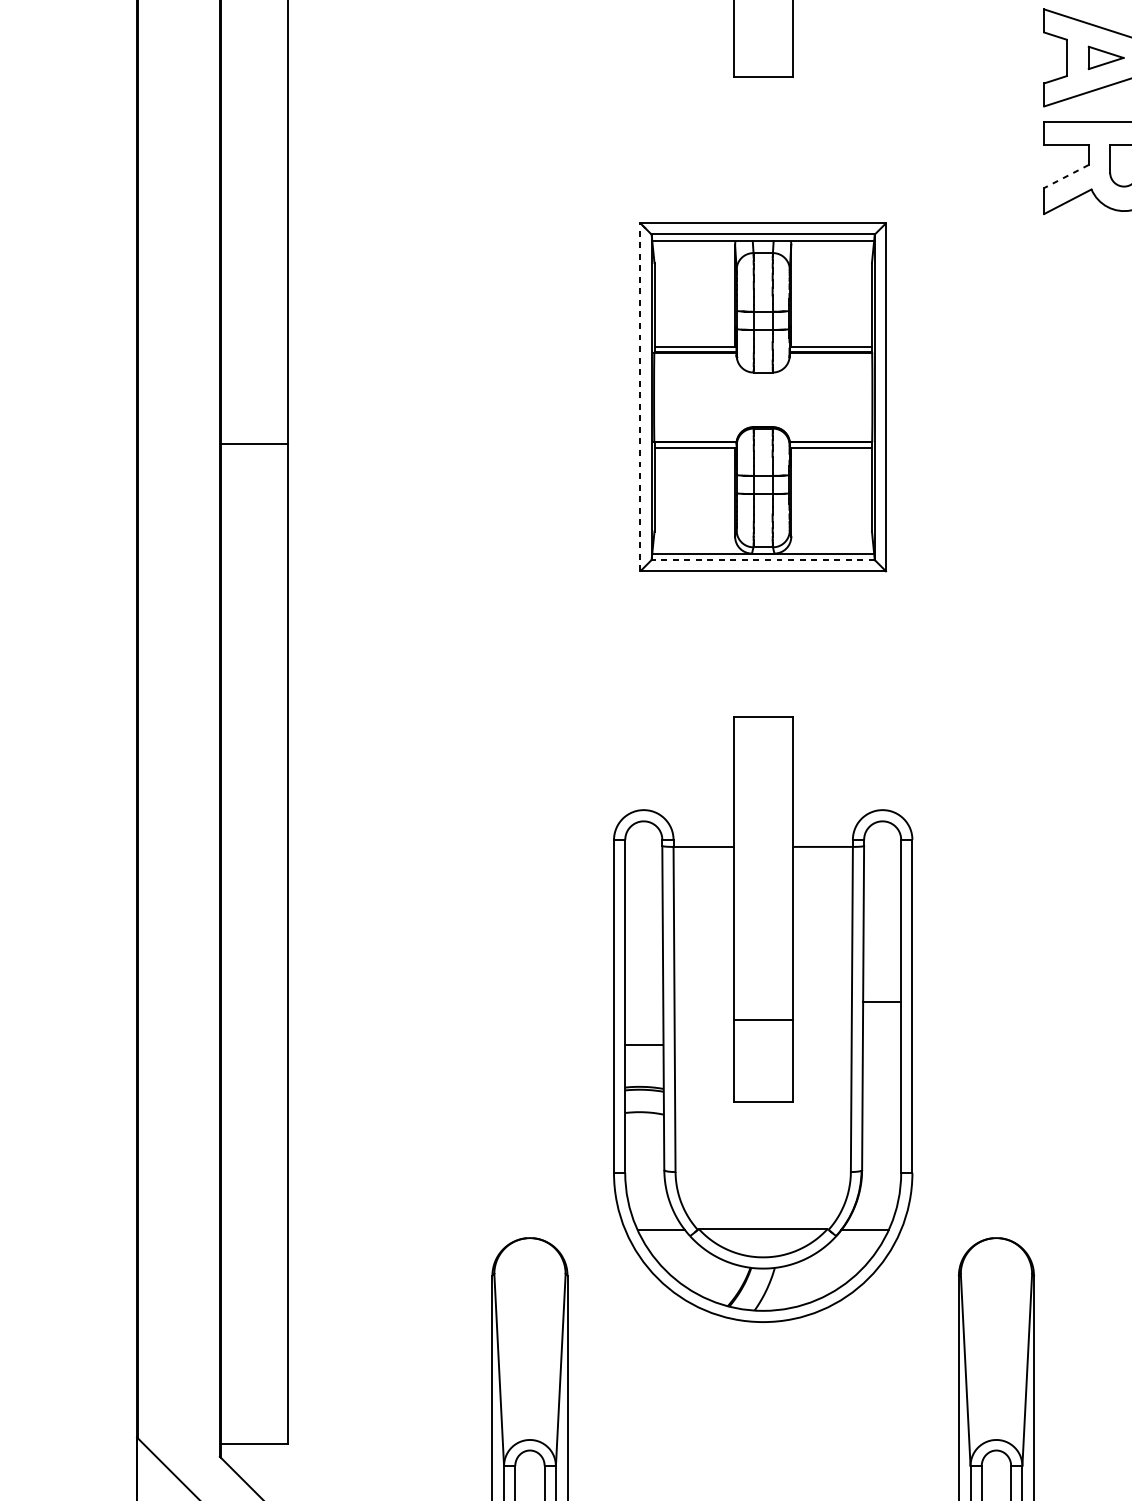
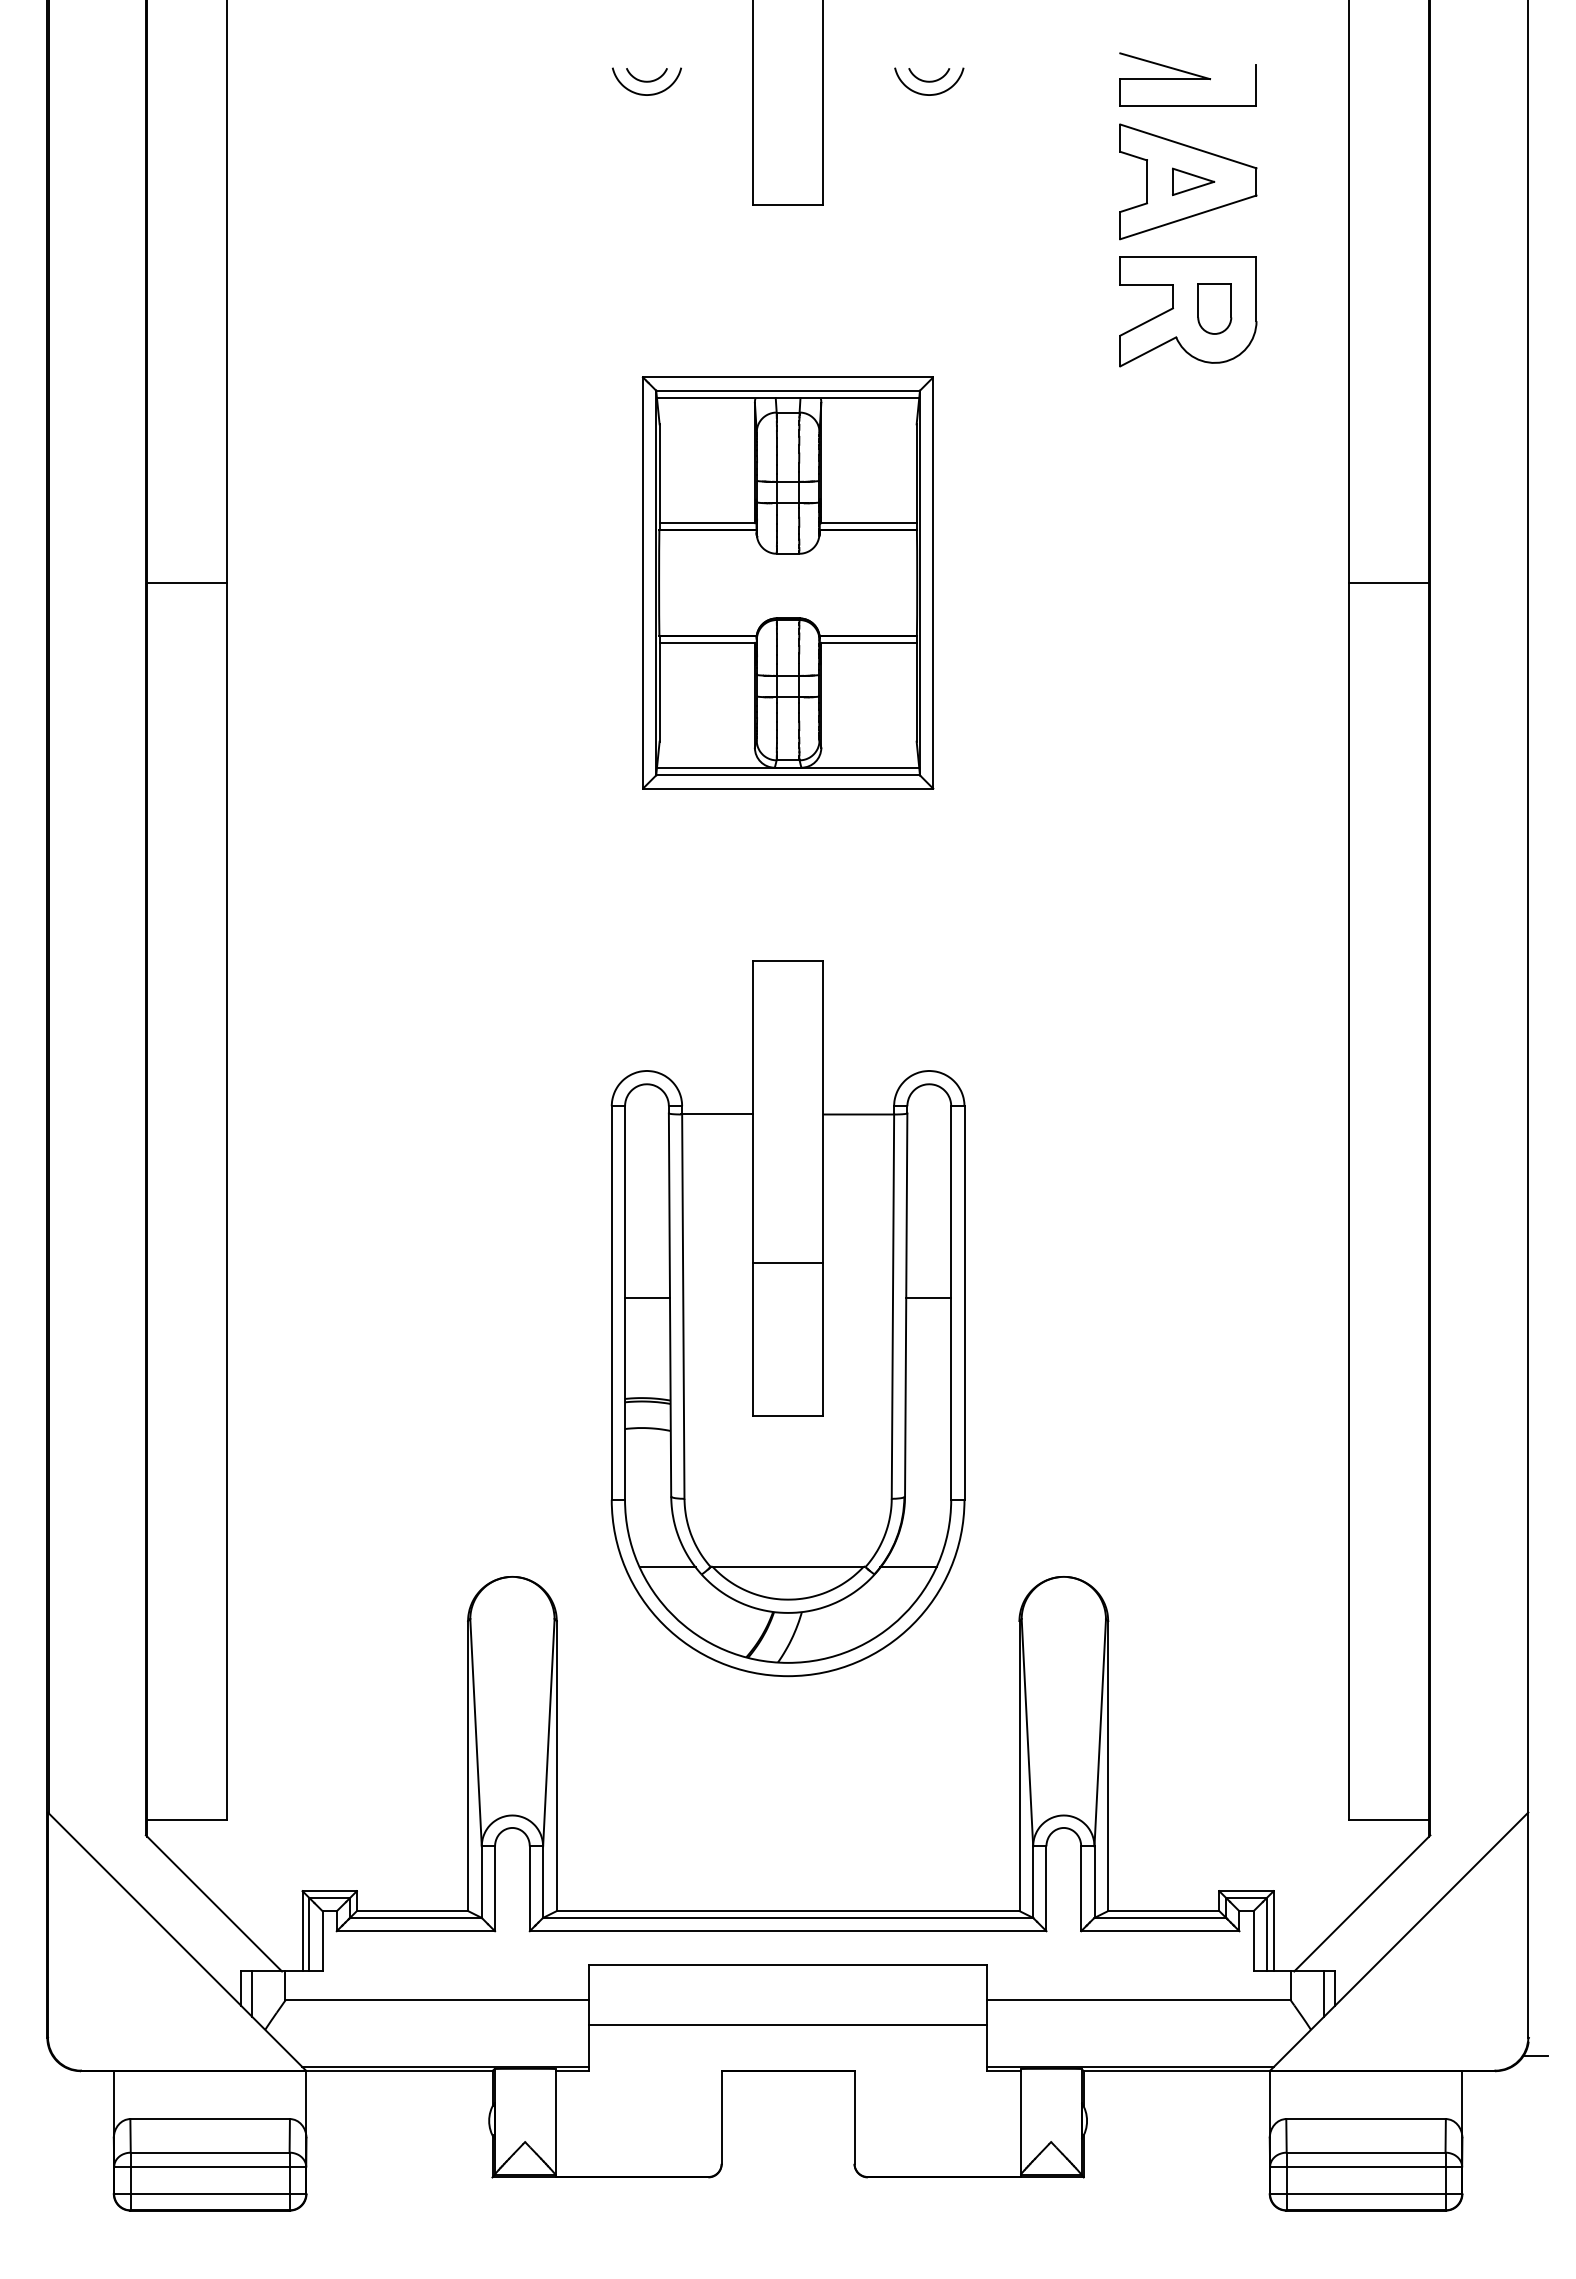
line: (1066, 176) -> (1146, 322), dashed -> solid
line: (640, 397) -> (642, 583), dashed -> solid
line: (254, 444) -> (186, 583), moved
line: (763, 560) -> (788, 775), dashed -> solid
line: (763, 1019) -> (788, 1262), moved
line: (644, 1044) -> (647, 1298), moved

